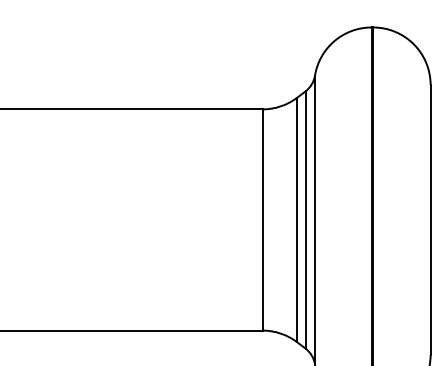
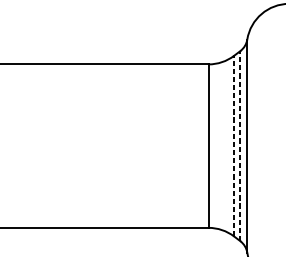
line: (297, 219) -> (234, 145), solid -> dashed
line: (305, 220) -> (240, 146), solid -> dashed

